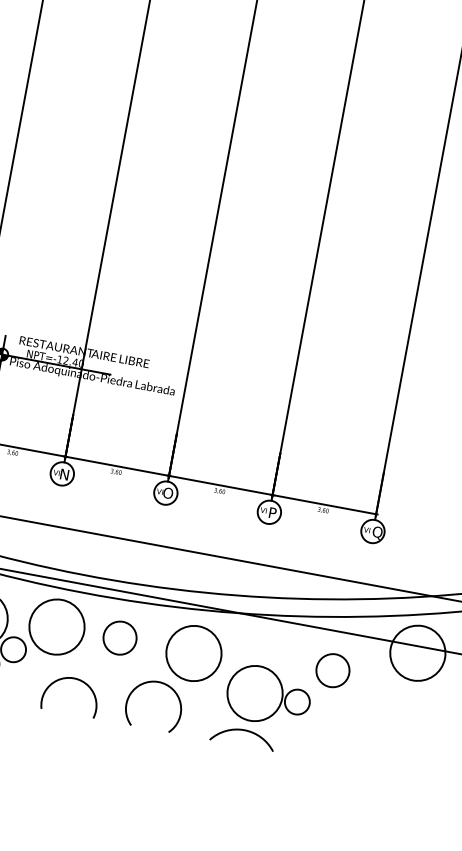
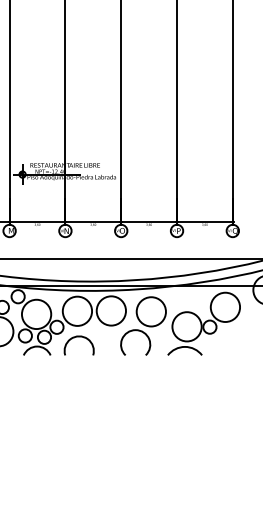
circle: (118, 636) -> (110, 310), size x1.67
circle: (333, 670) -> (225, 307), size x1.67
arc: (72, 680) -> (78, 337), moved

